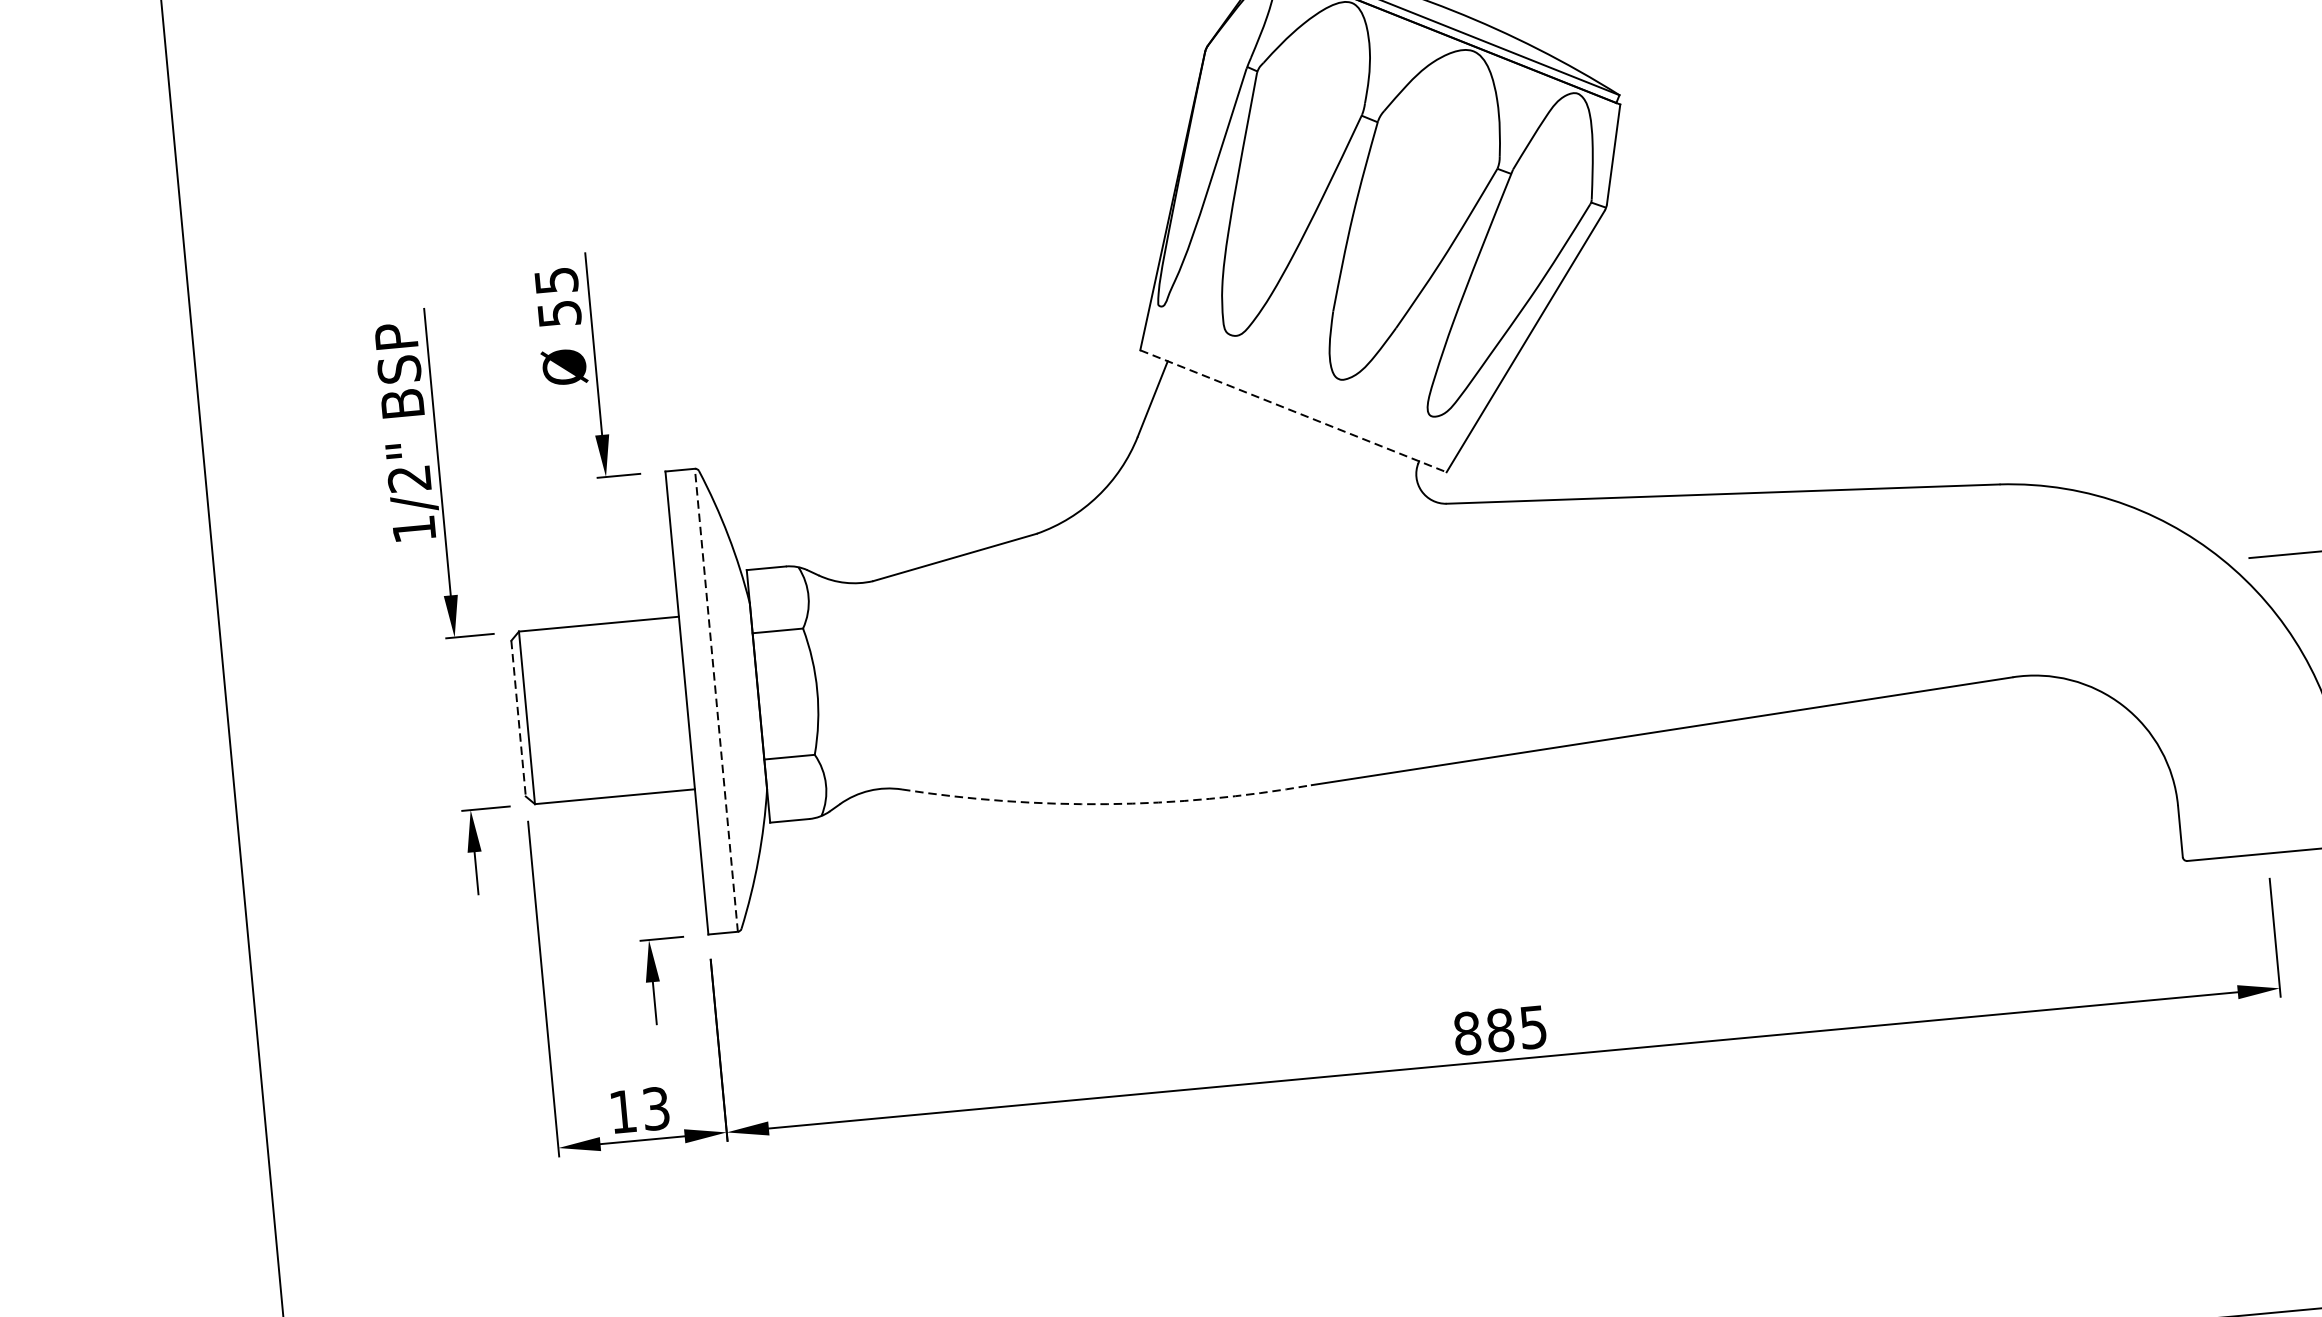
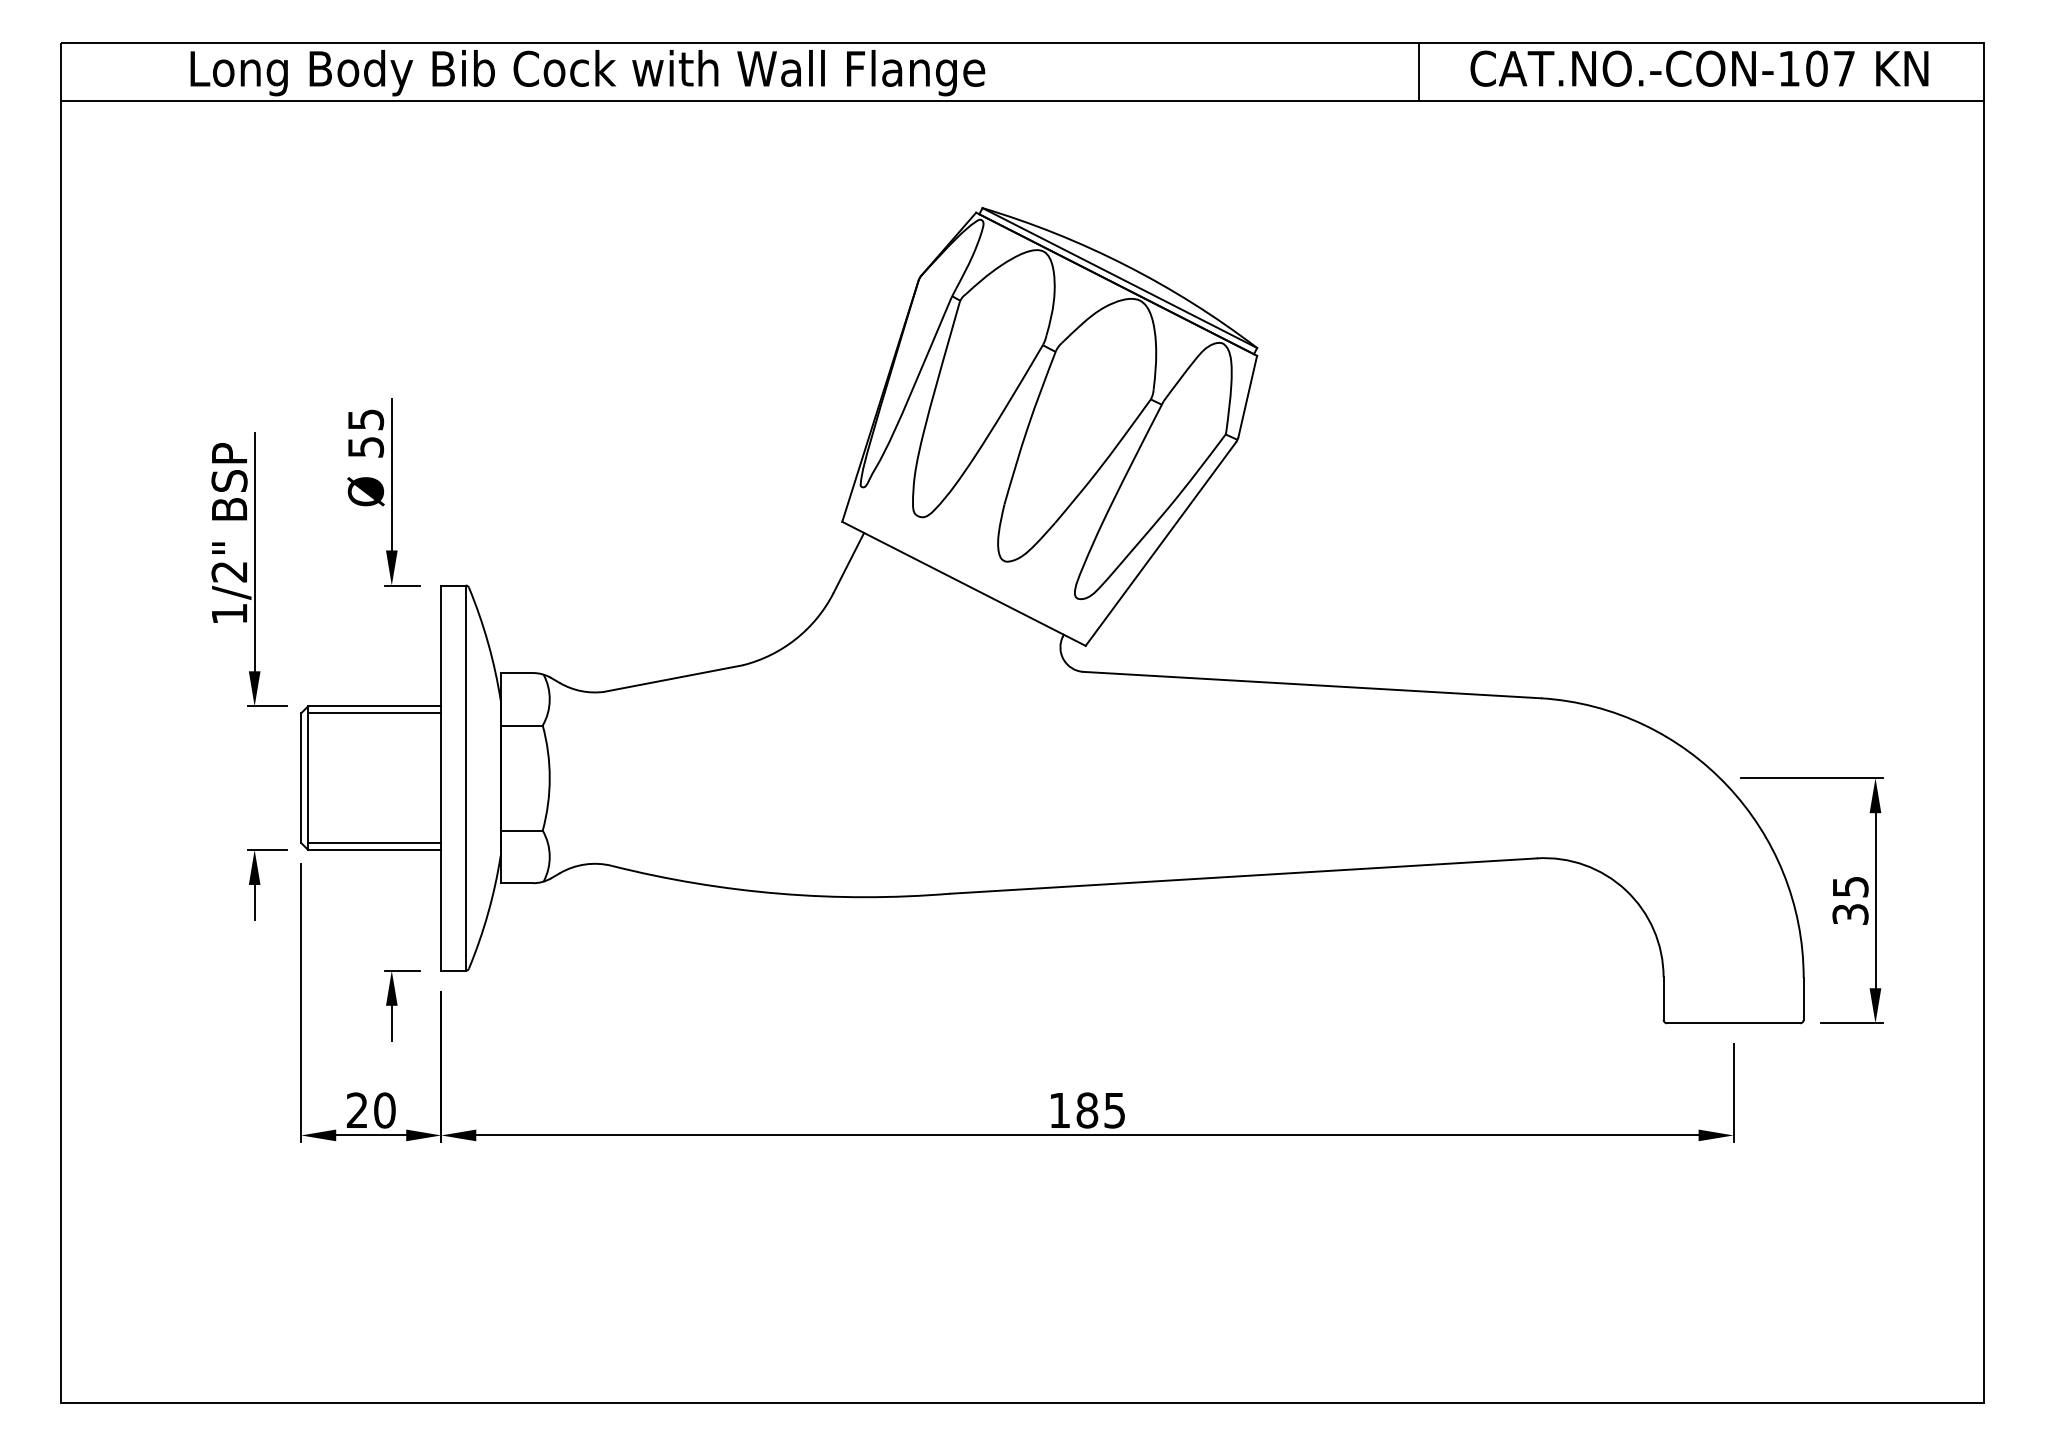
line: (1292, 410) -> (963, 583), dashed -> solid
line: (599, 632) -> (374, 713), added
line: (716, 700) -> (465, 778), dashed -> solid
line: (519, 719) -> (301, 778), dashed -> solid
line: (613, 787) -> (374, 842), added
arc: (1107, 803) -> (780, 893), dashed -> solid
text: (1466, 1033) -> (1059, 1110), 885 -> 185
text: (638, 1110) -> (370, 1110), 13 -> 20

